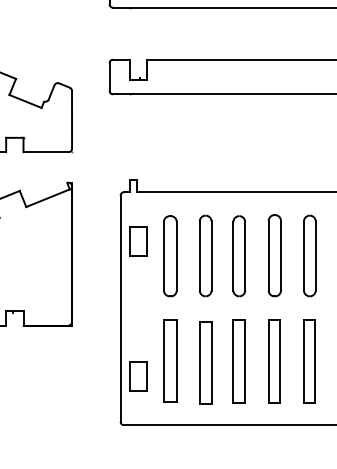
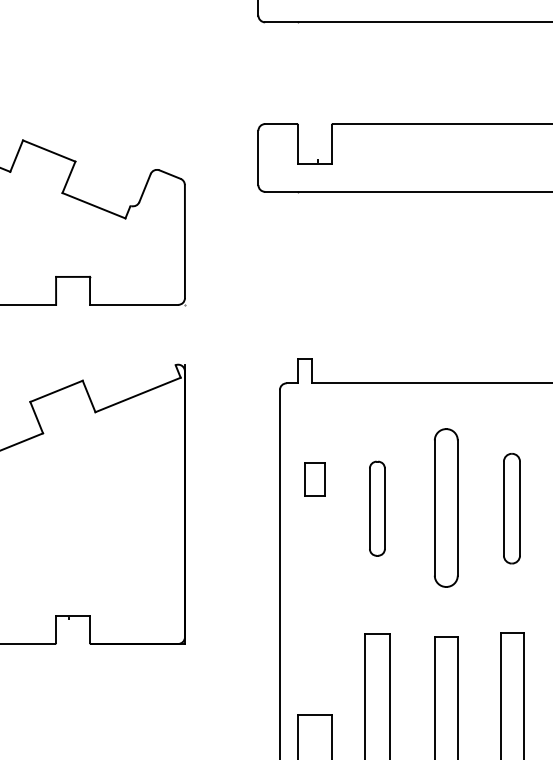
part: (138, 241) -> (314, 479), size x0.6
part: (170, 256) -> (377, 509), size x0.6
part: (238, 256) -> (510, 509), size x0.7

